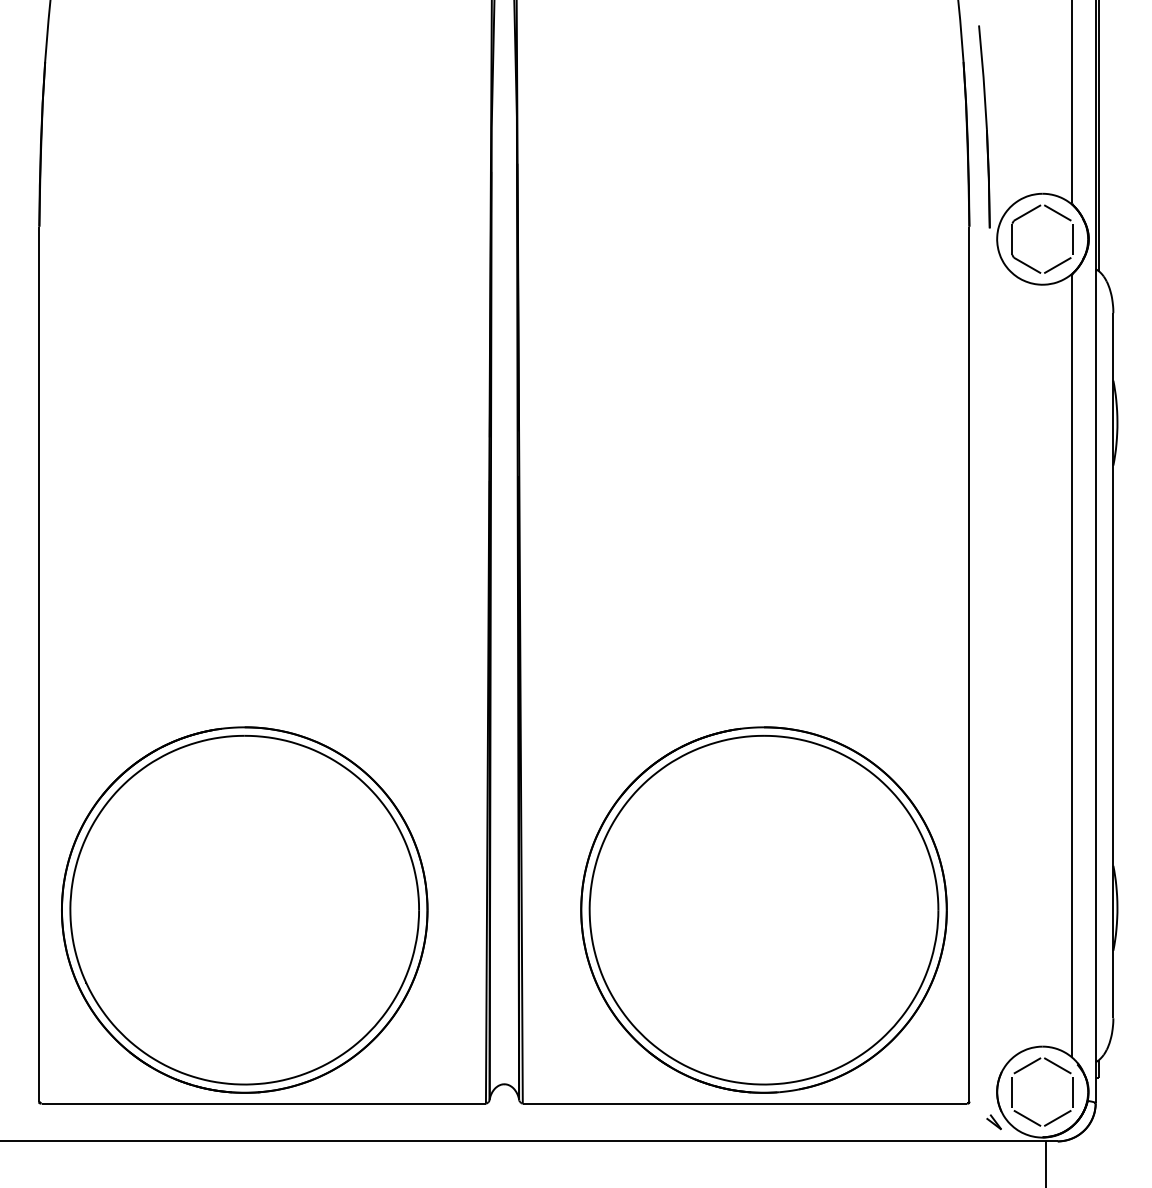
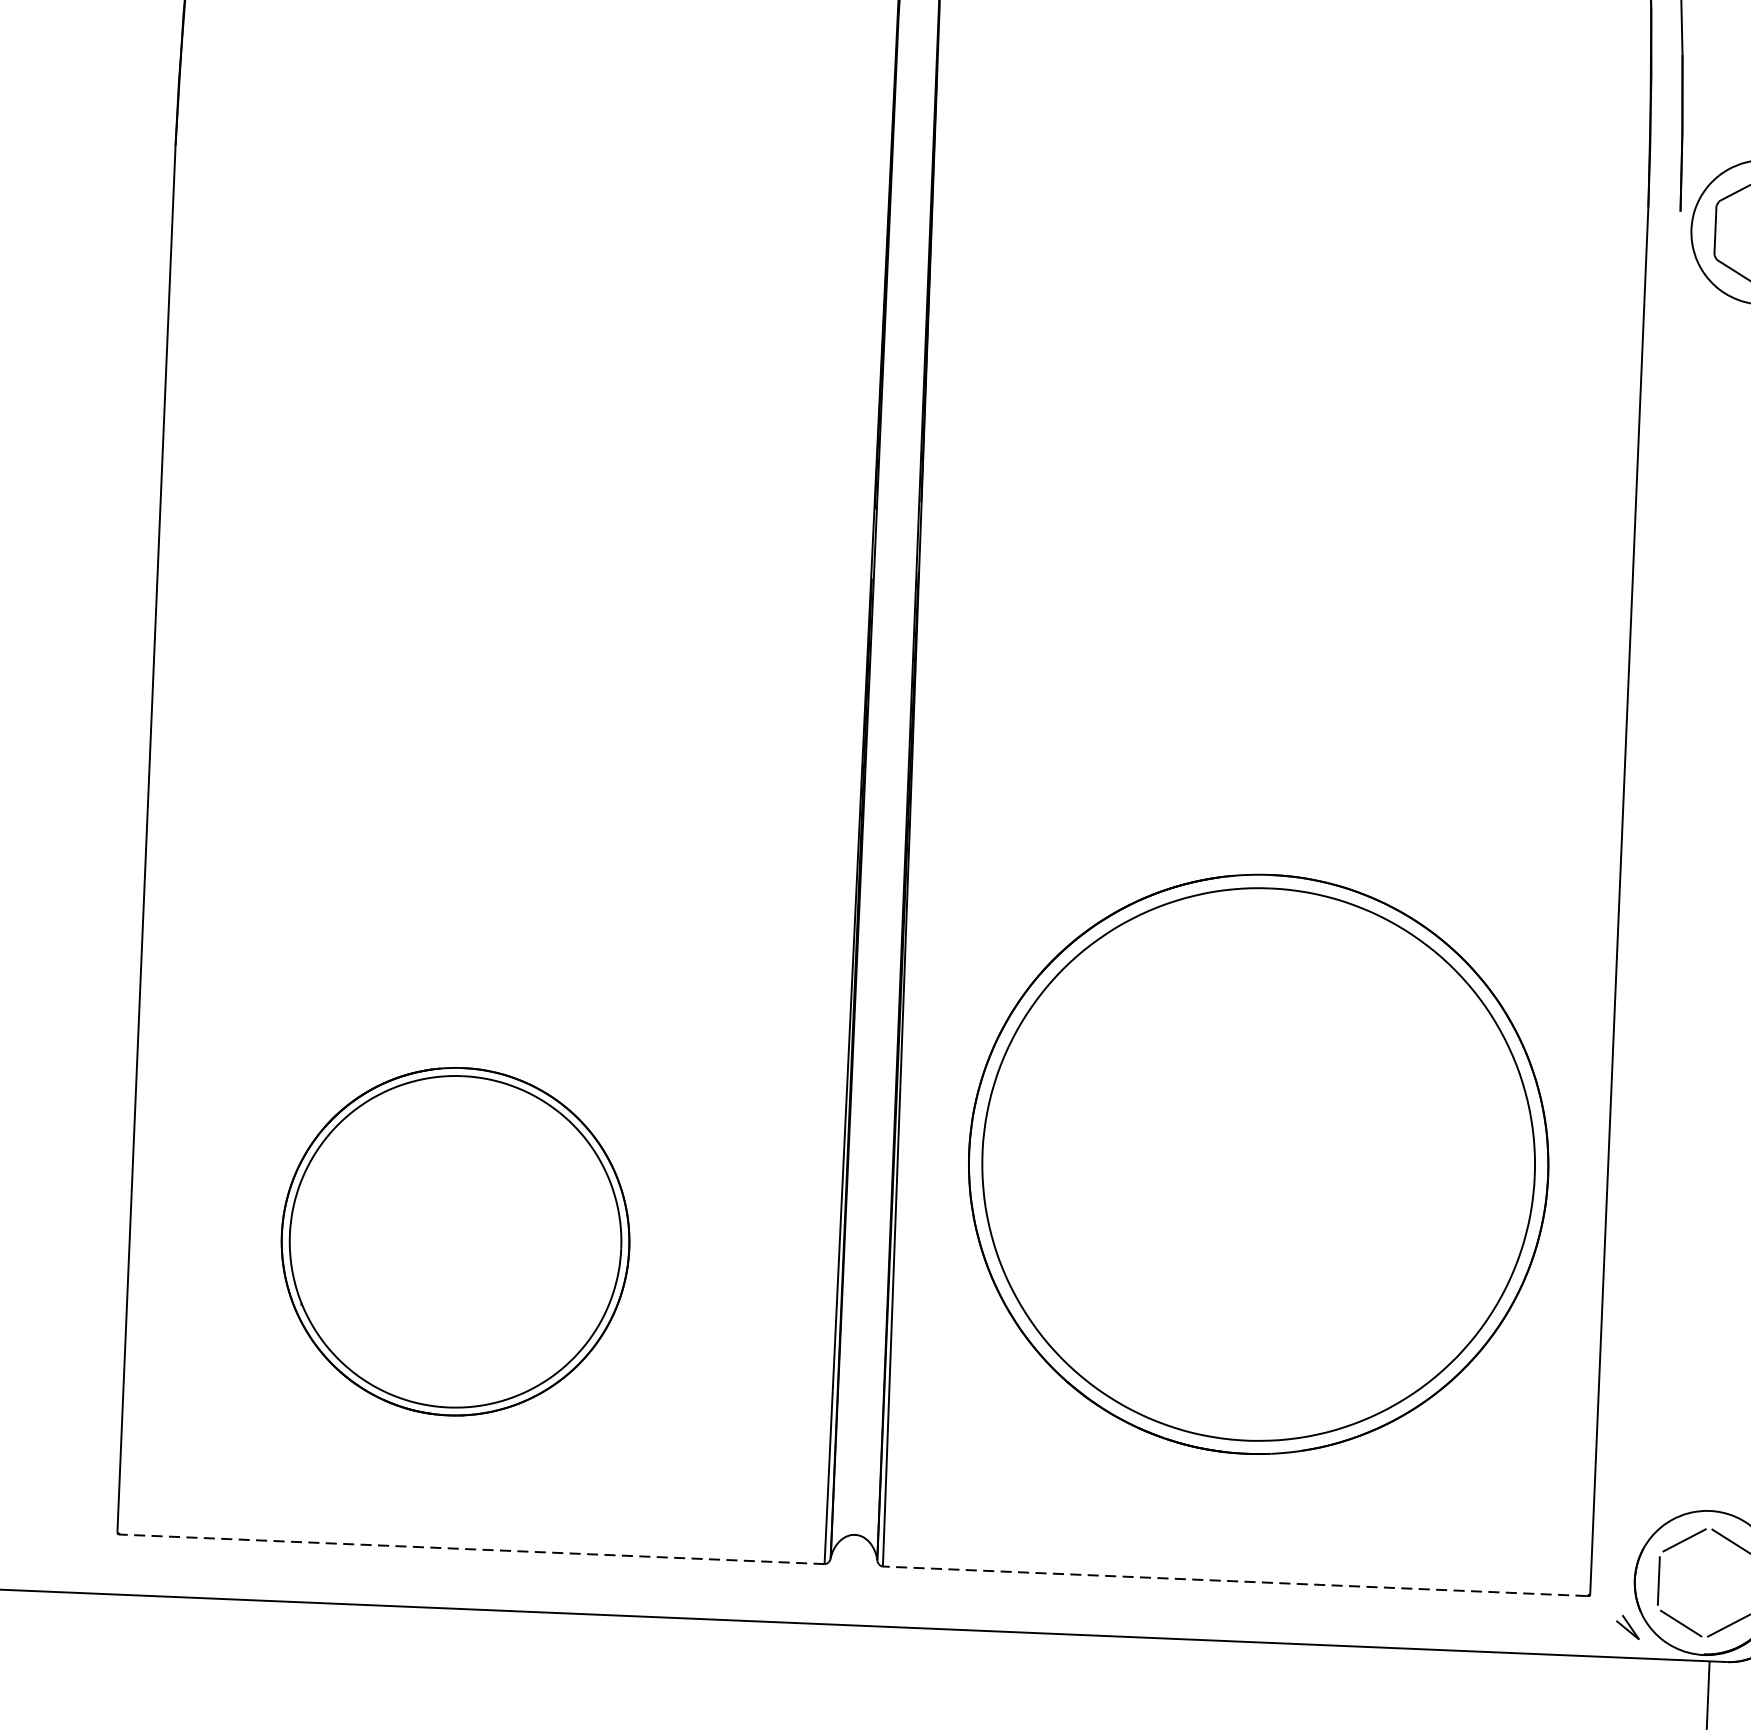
part: (244, 909) -> (455, 1240), size x0.6
part: (763, 909) -> (1257, 1163), moved
line: (263, 1103) -> (472, 1549), solid -> dashed
line: (744, 1103) -> (1234, 1581), solid -> dashed

